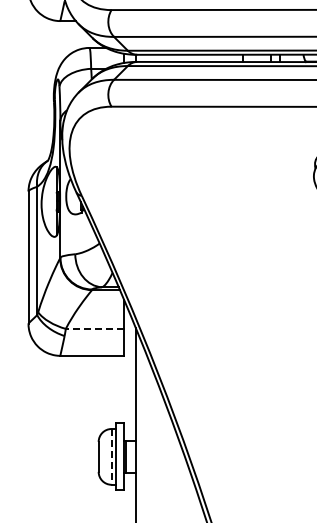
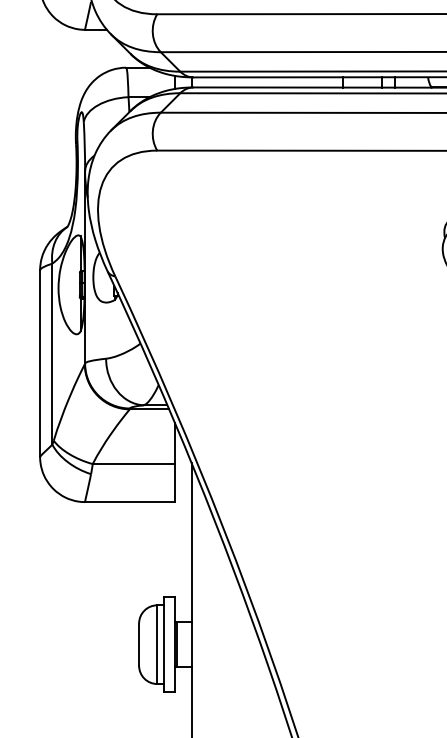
line: (94, 328) -> (133, 463), dashed -> solid
line: (111, 456) -> (157, 644), dashed -> solid

